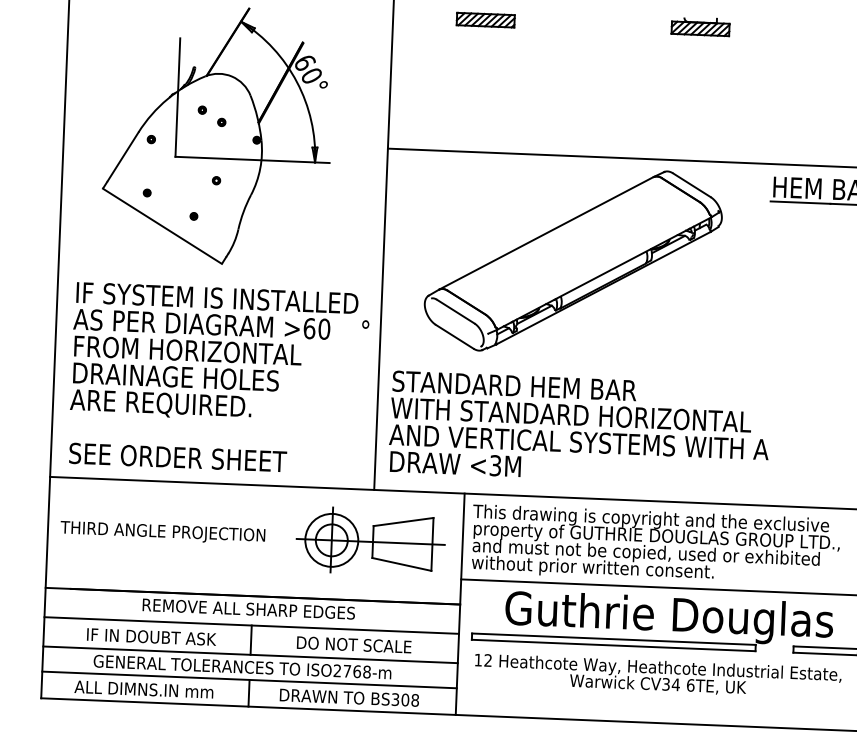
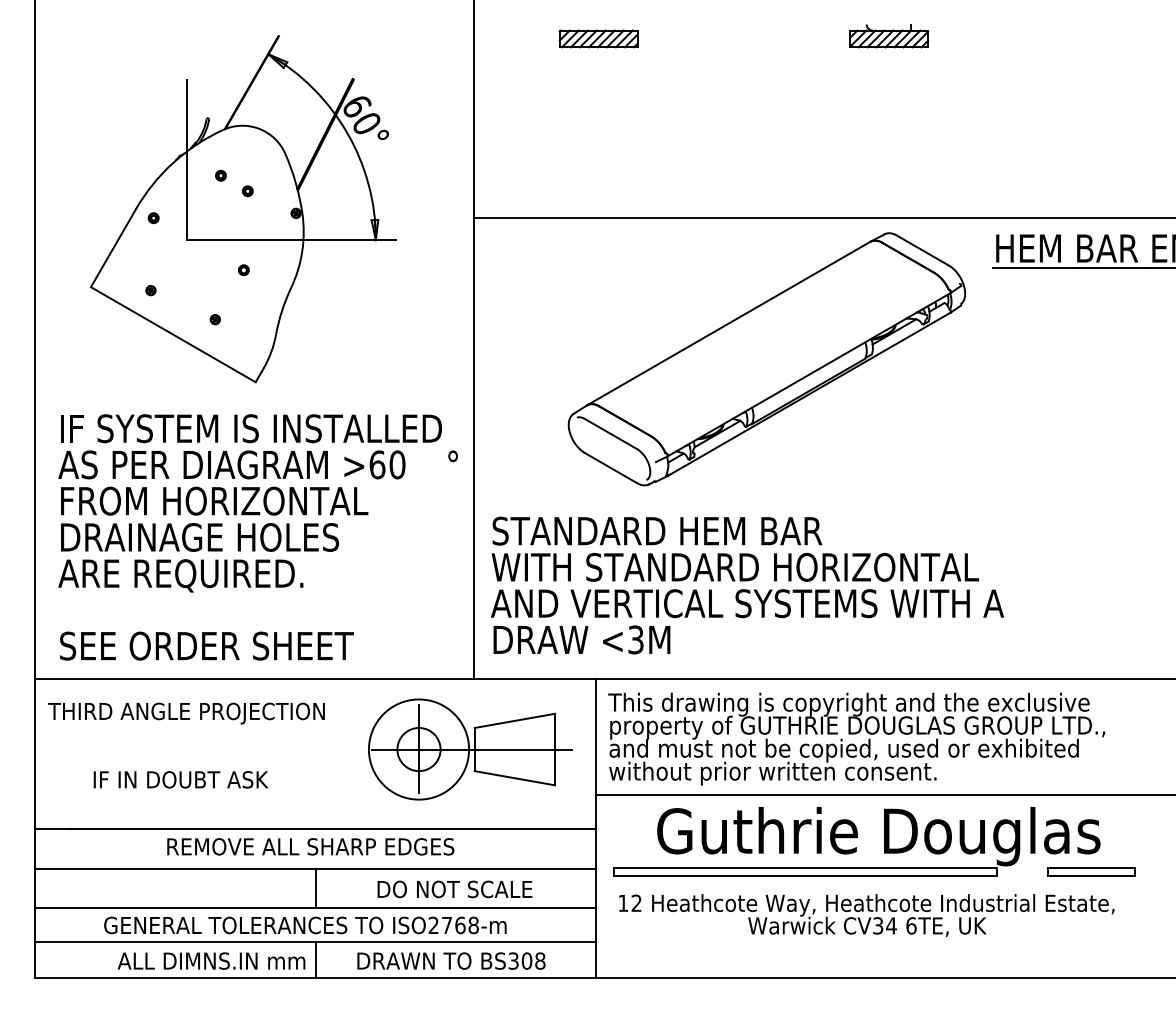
part: (573, 261) -> (766, 359), moved
text: (162, 532) -> (186, 713), moved
circle: (331, 540) -> (418, 749), size x1.4
text: (151, 636) -> (180, 779), moved
text: (143, 689) -> (211, 960), moved

